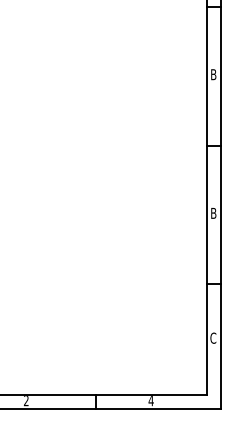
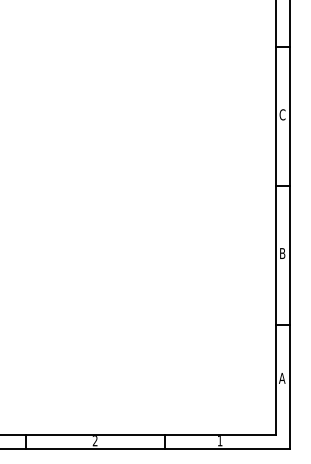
text: (213, 74) -> (282, 114), B -> C
text: (213, 337) -> (282, 377), C -> A
text: (150, 401) -> (219, 441), 4 -> 1

